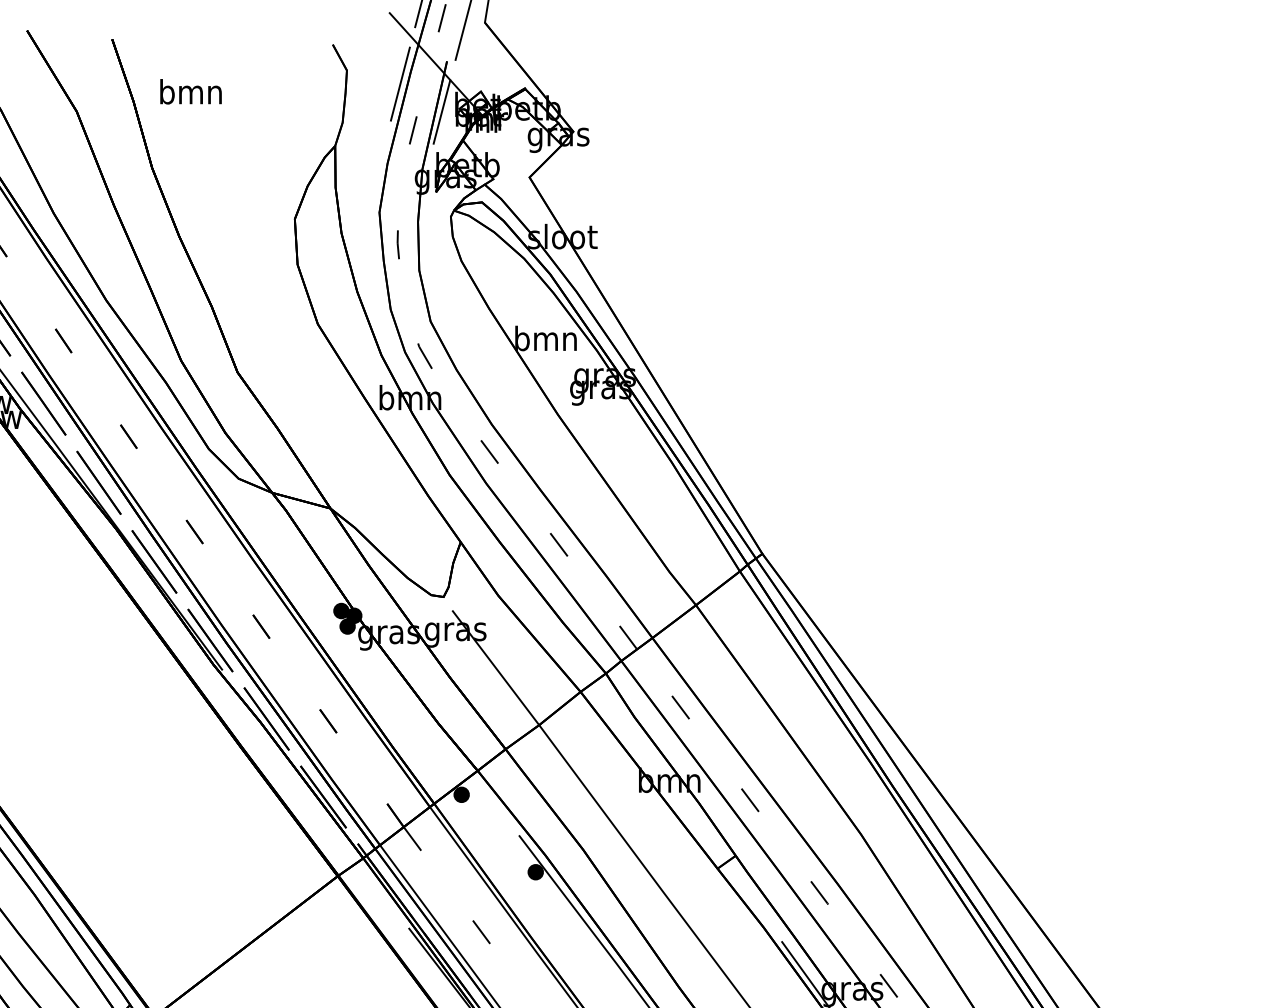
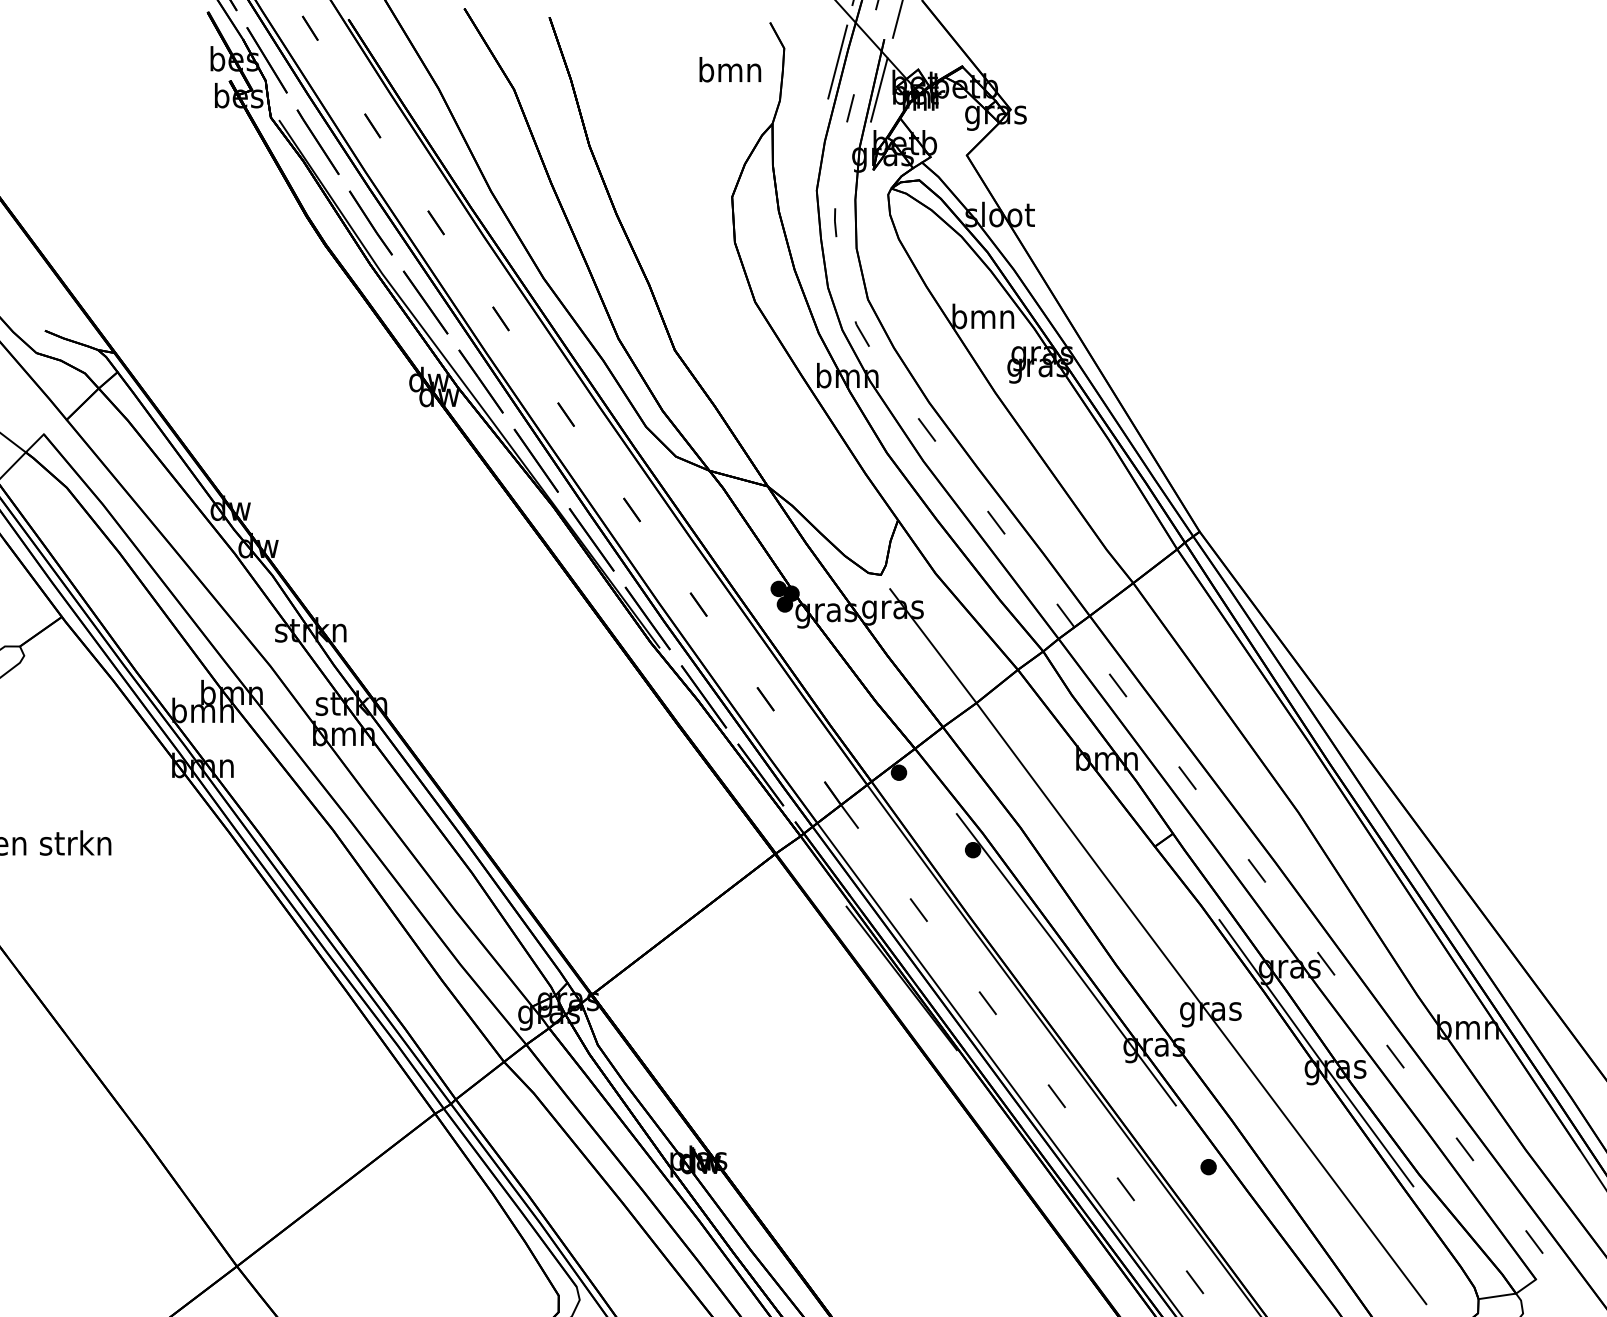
text: (191, 91) -> (730, 69), moved

